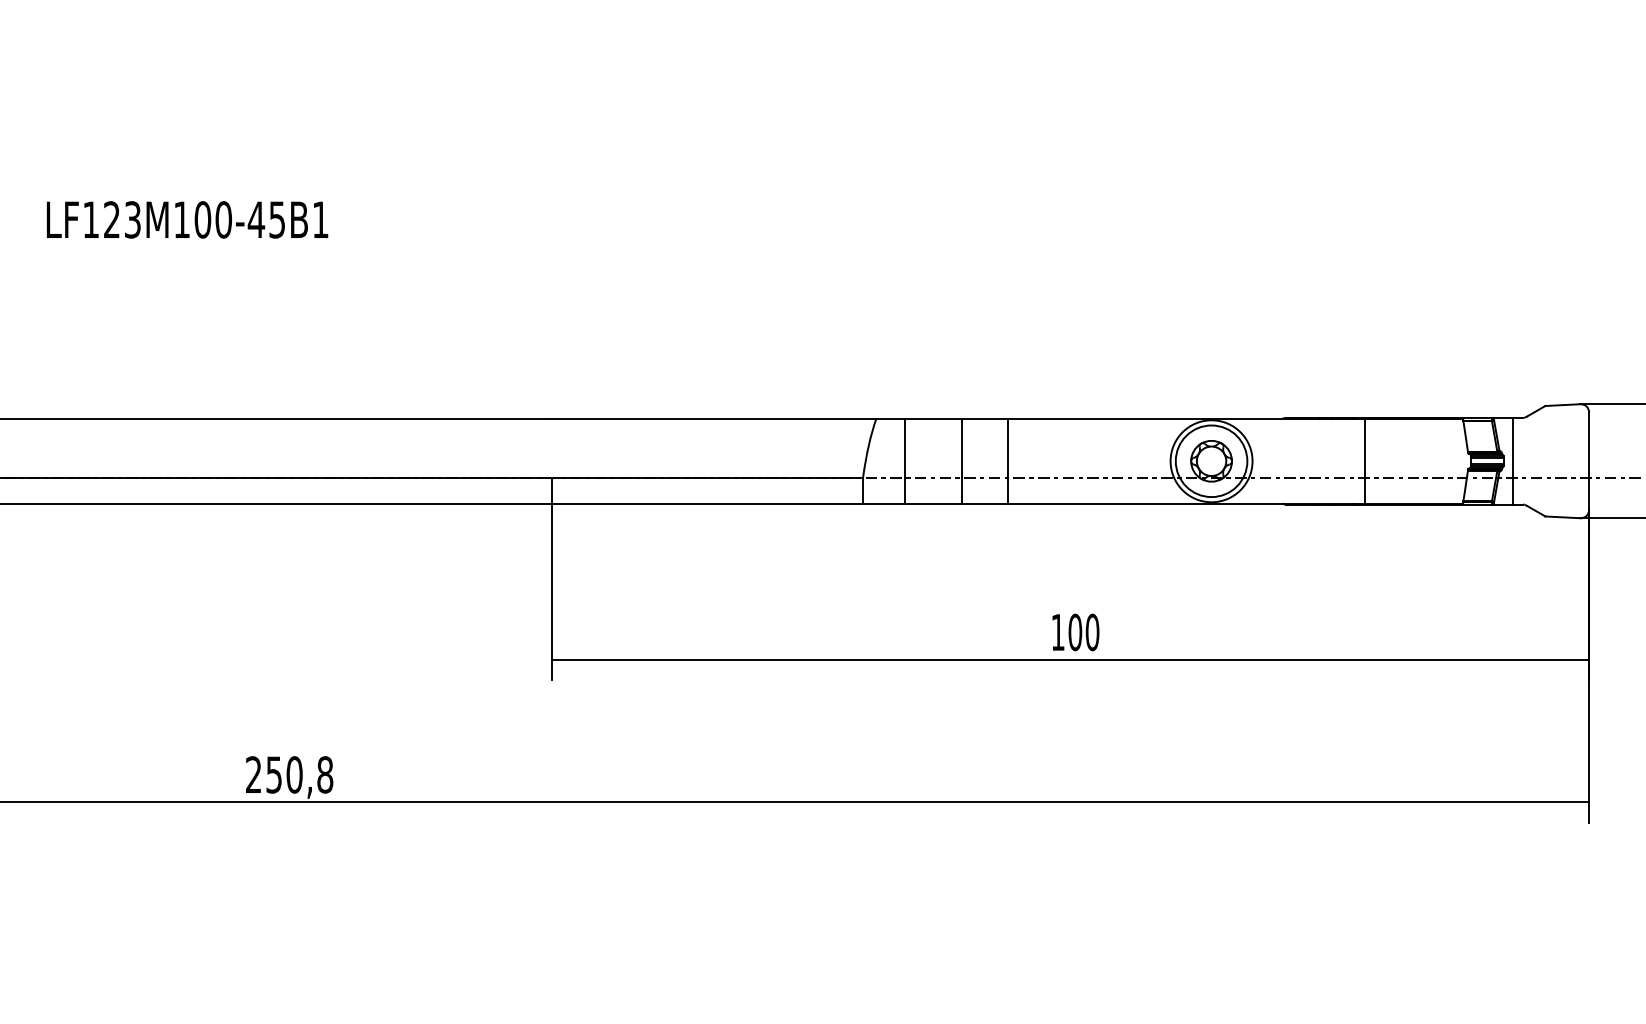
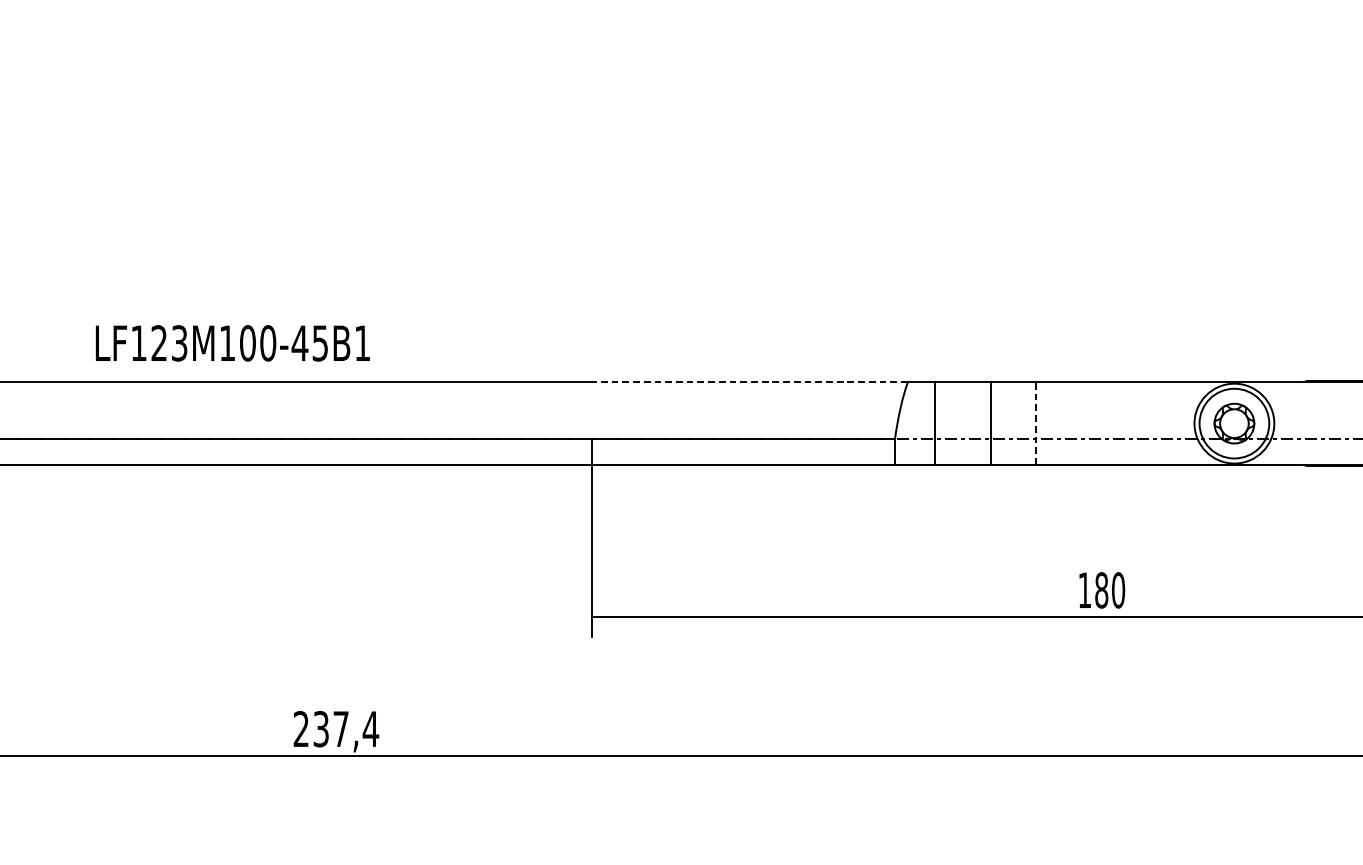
text: (187, 219) -> (232, 342), moved
line: (713, 418) -> (749, 381), solid -> dashed
line: (1008, 460) -> (1036, 422), solid -> dashed
text: (1075, 632) -> (1101, 590), 100 -> 180
text: (300, 774) -> (346, 728), 250,8 -> 237,4

